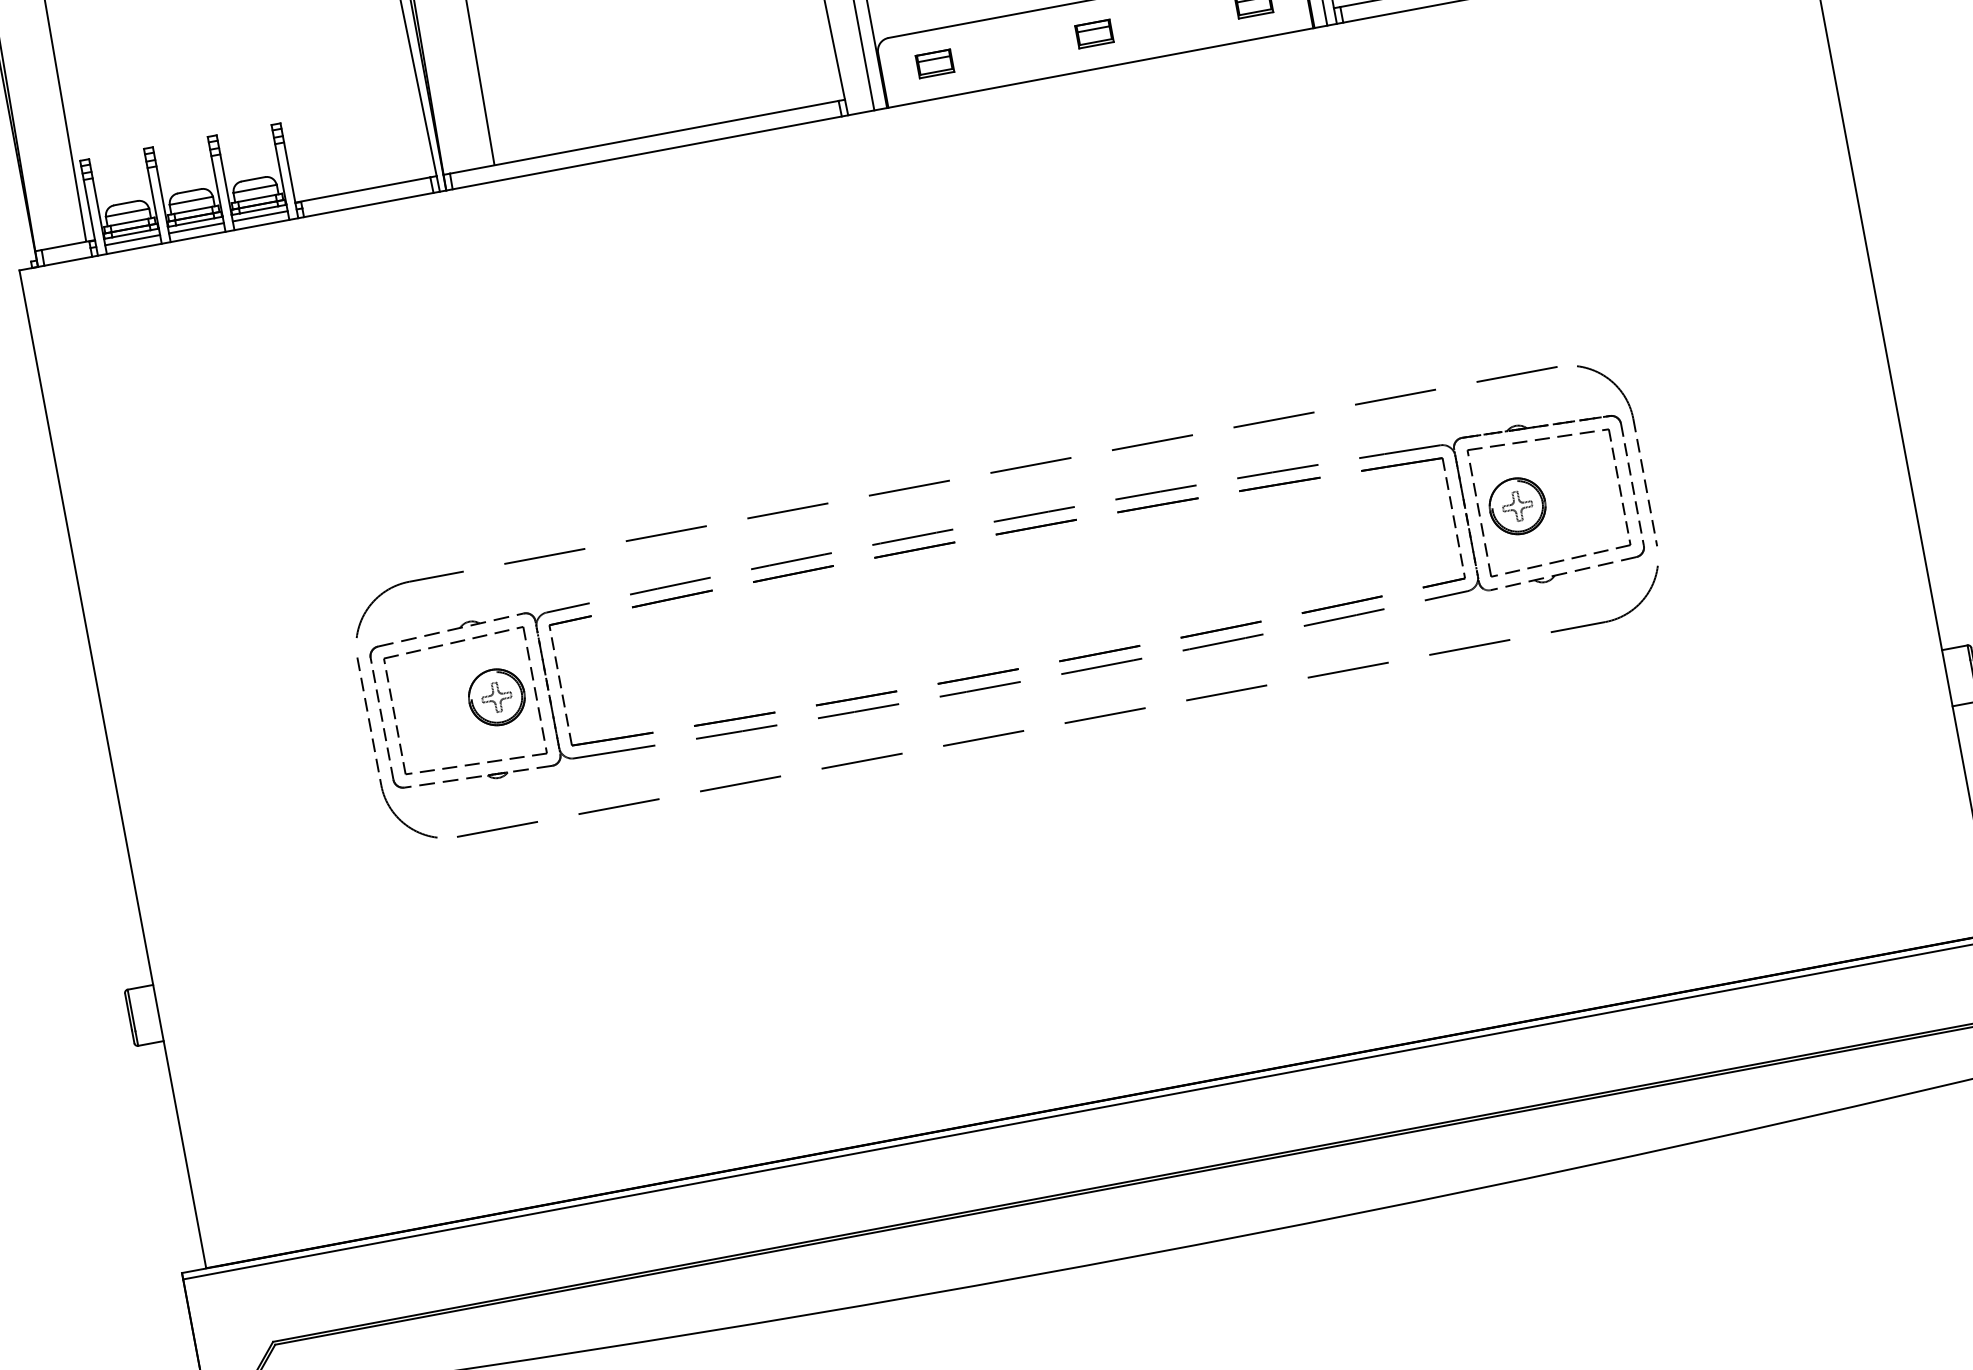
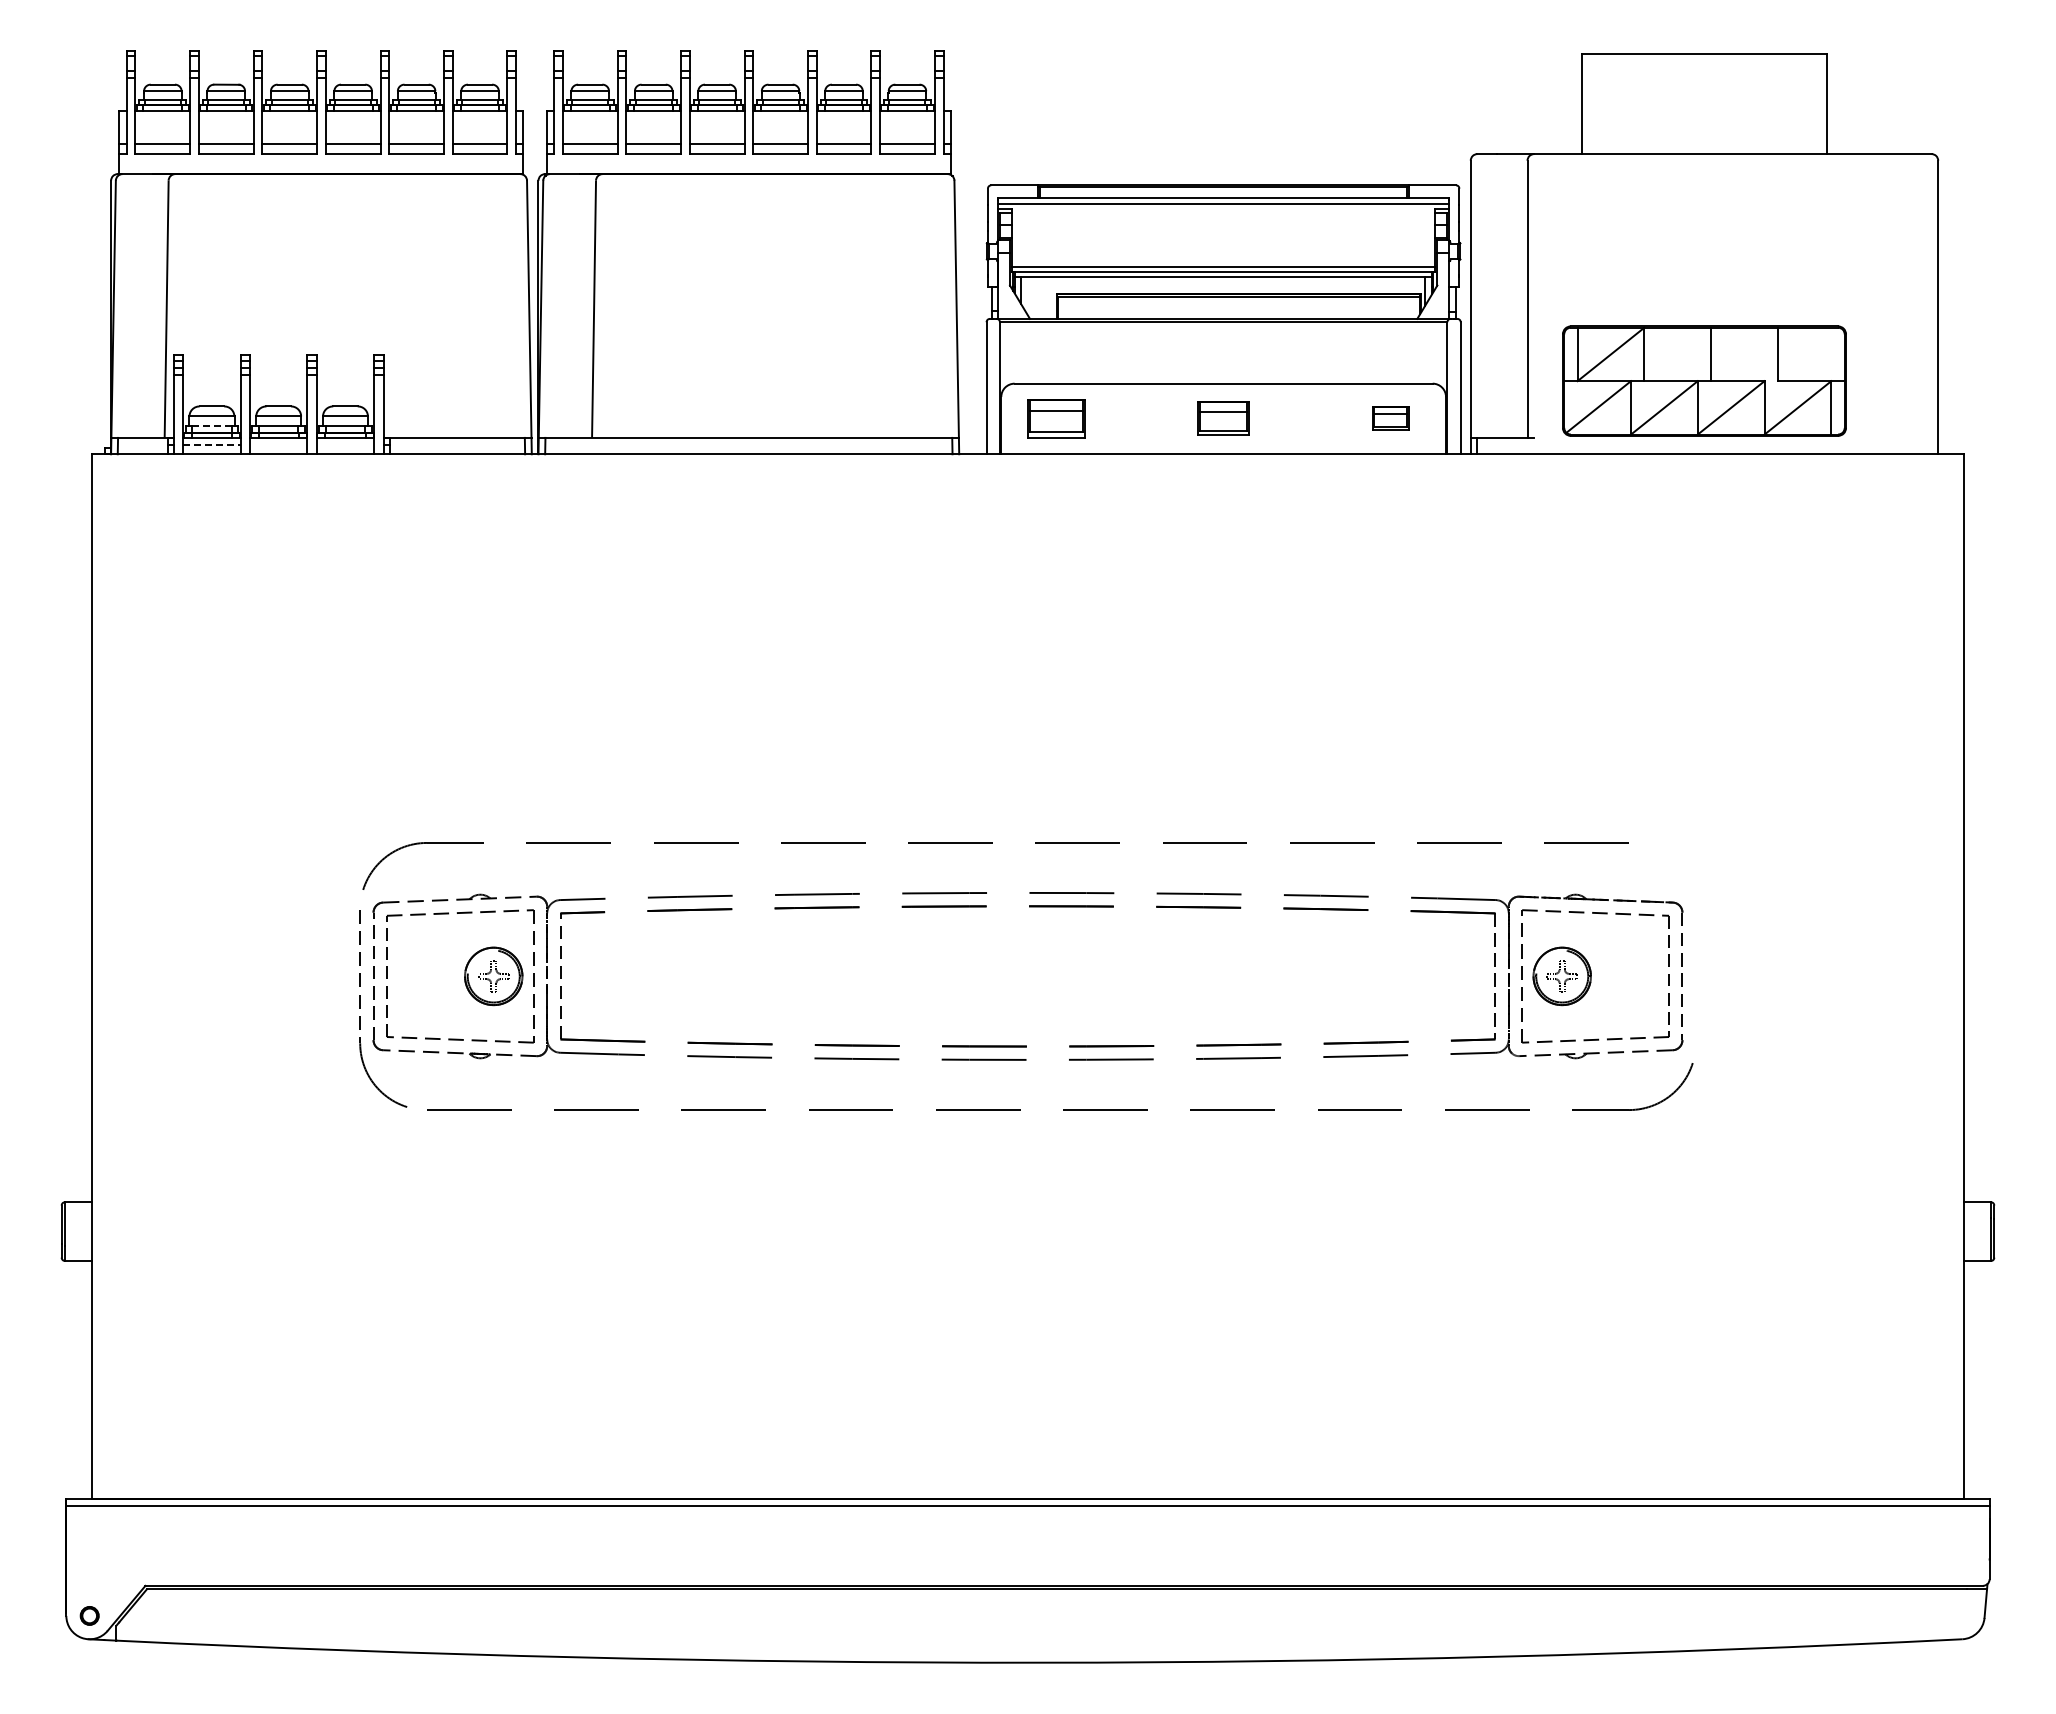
part: (1094, 33) -> (1223, 418), size x1.4
part: (934, 63) -> (1056, 418), size x1.6
line: (260, 216) -> (345, 445), removed
line: (128, 222) -> (211, 426), solid -> dashed
line: (196, 228) -> (278, 445), removed
line: (132, 240) -> (211, 445), solid -> dashed
part: (1639, 451) -> (1695, 943), removed

